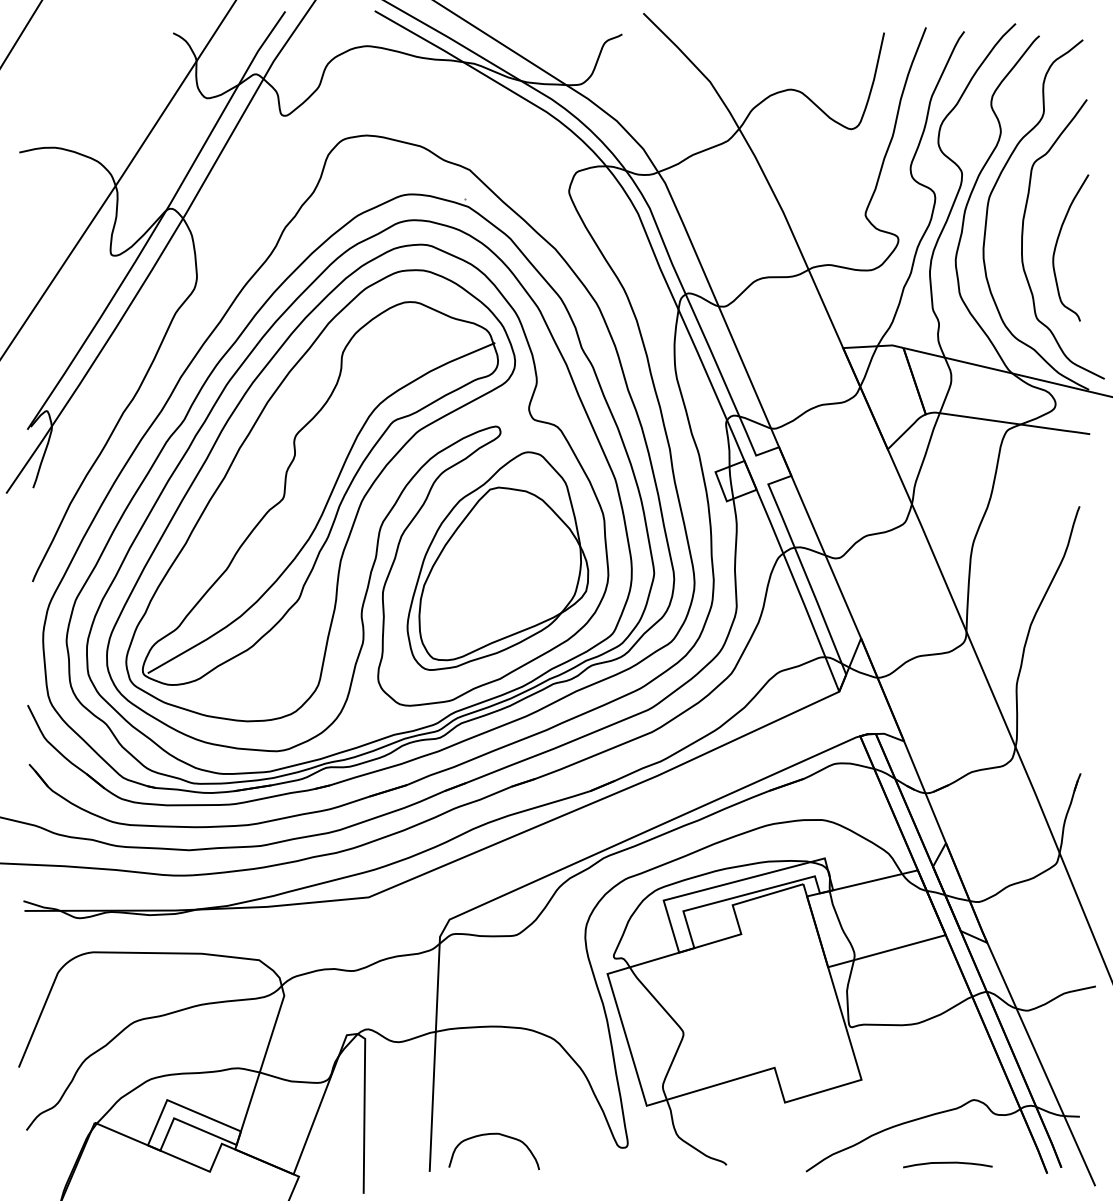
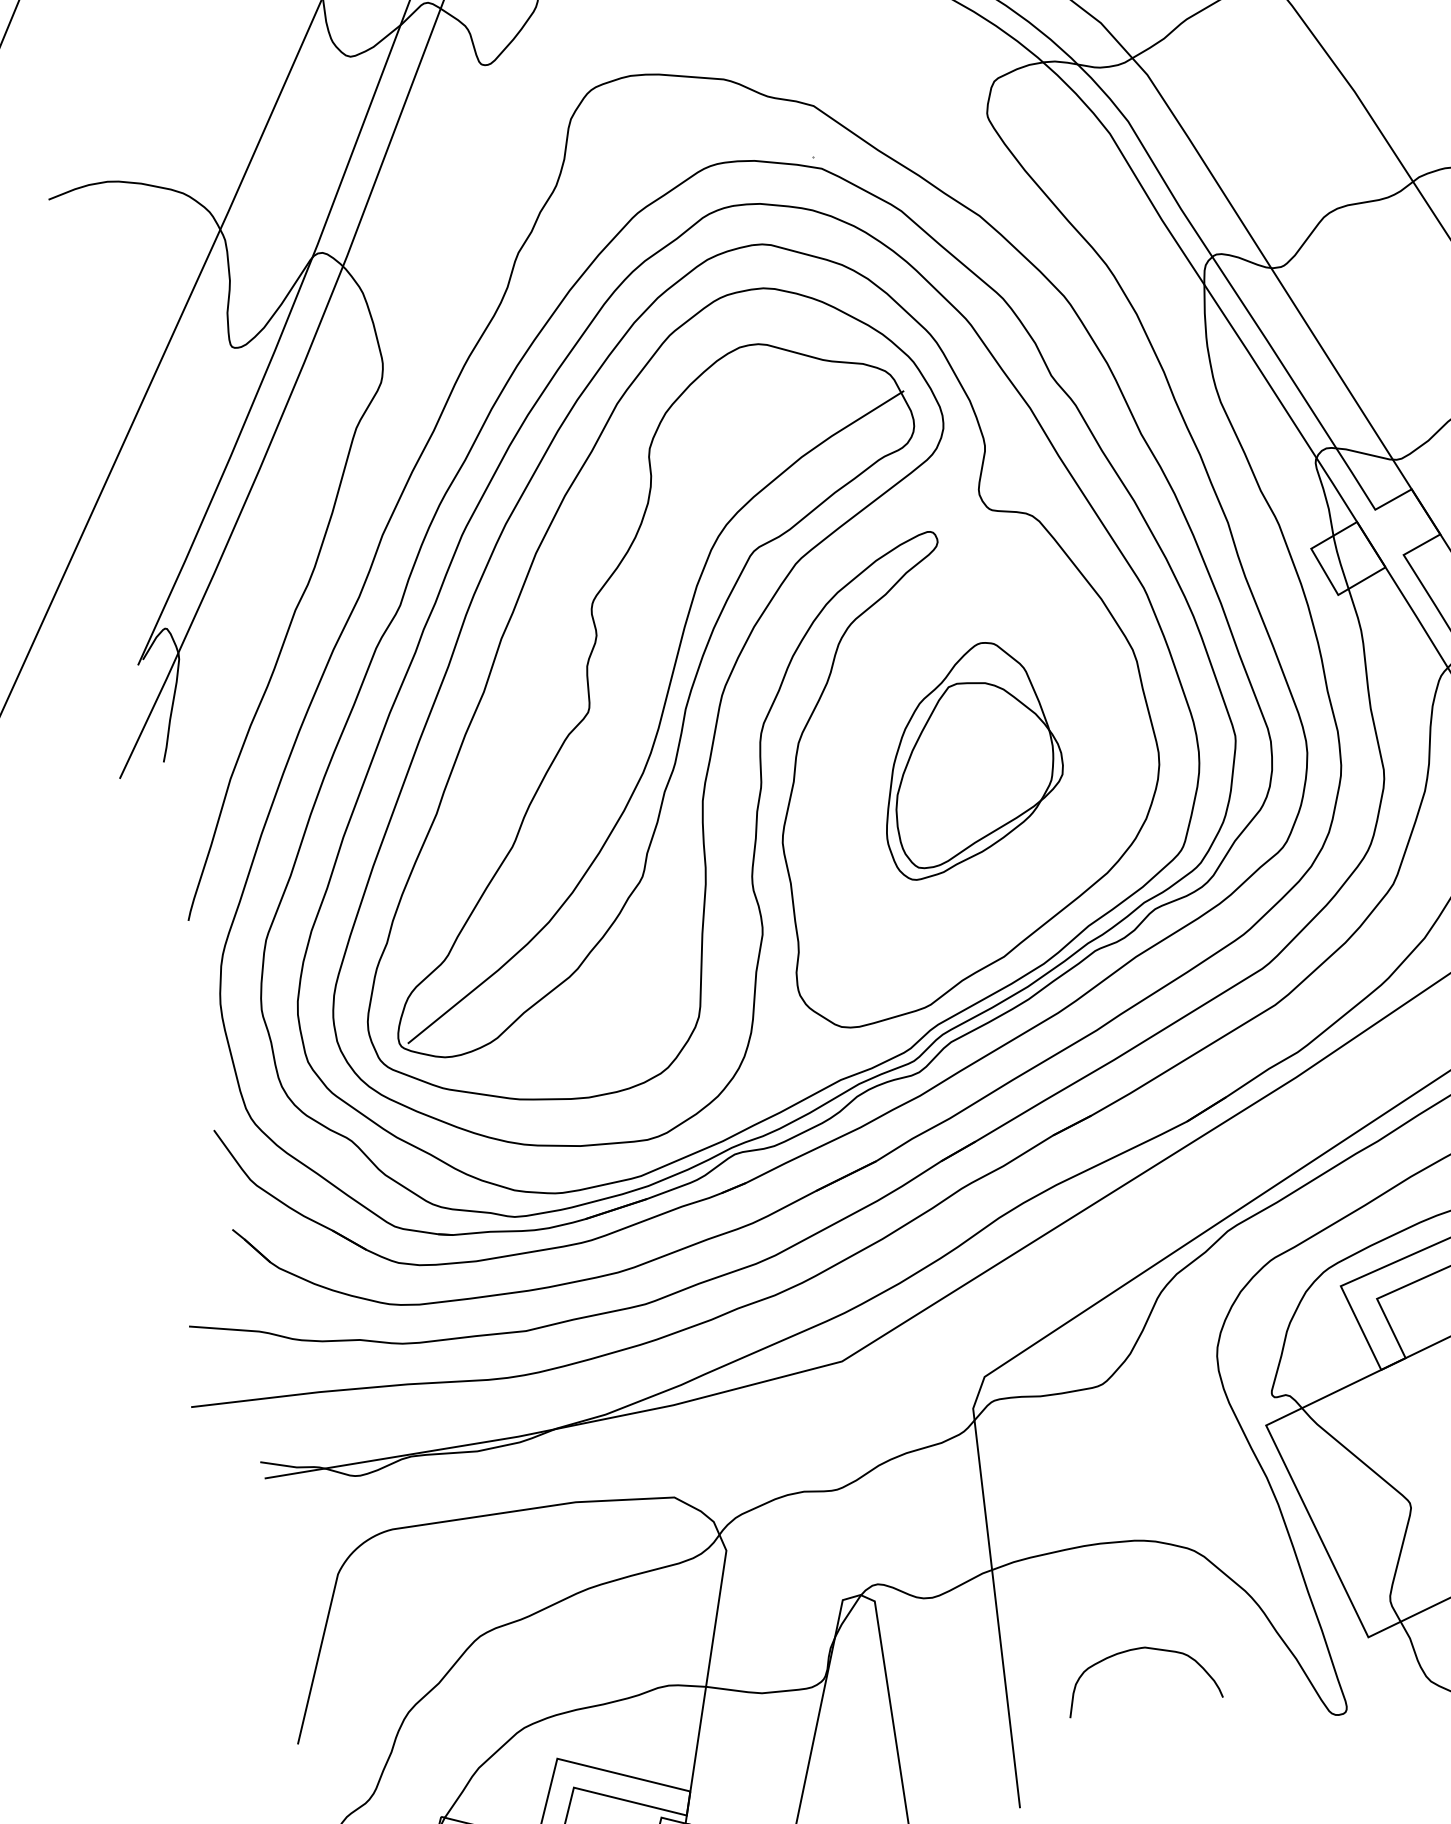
part: (497, 560) -> (967, 757), size x0.6
curve: (493, 1134) -> (1136, 1650), moved

